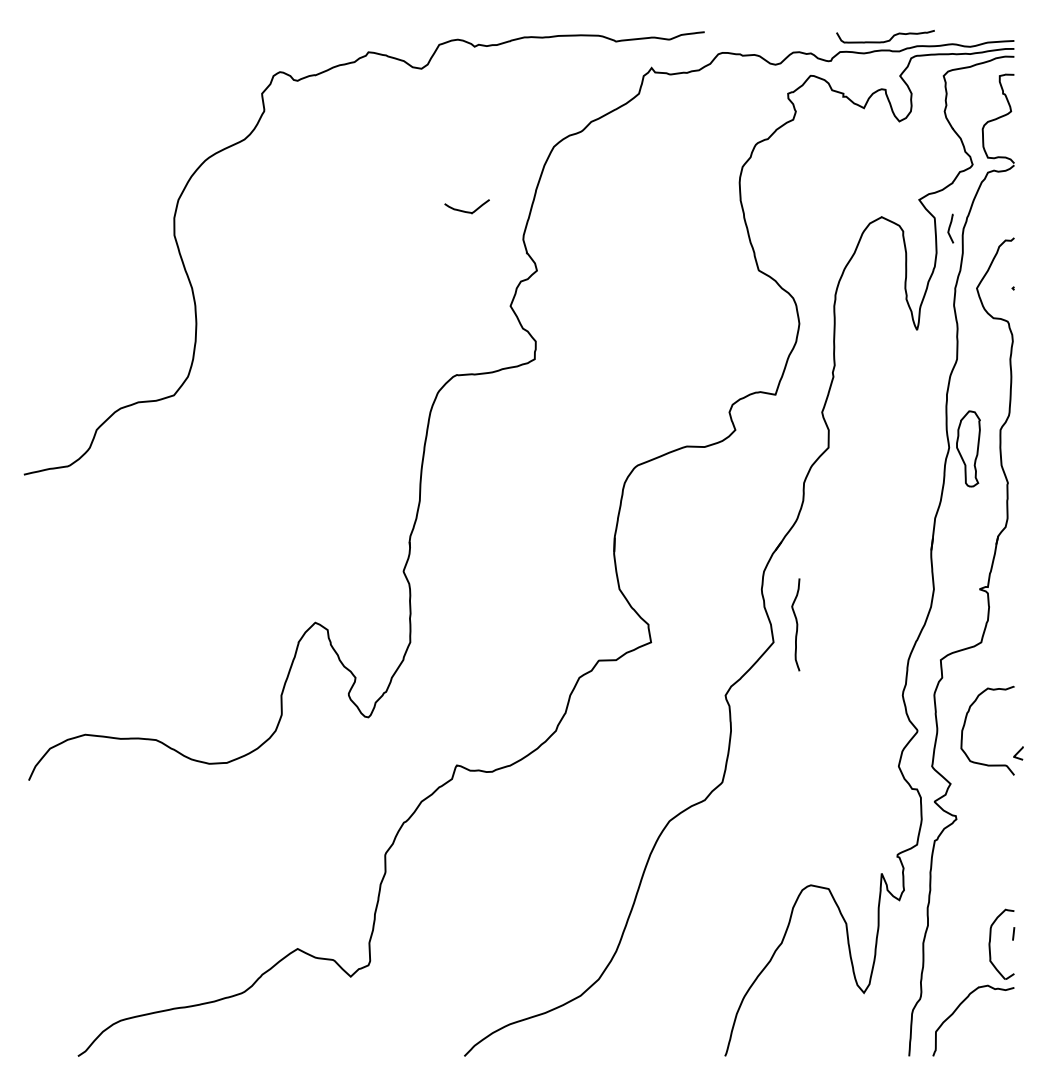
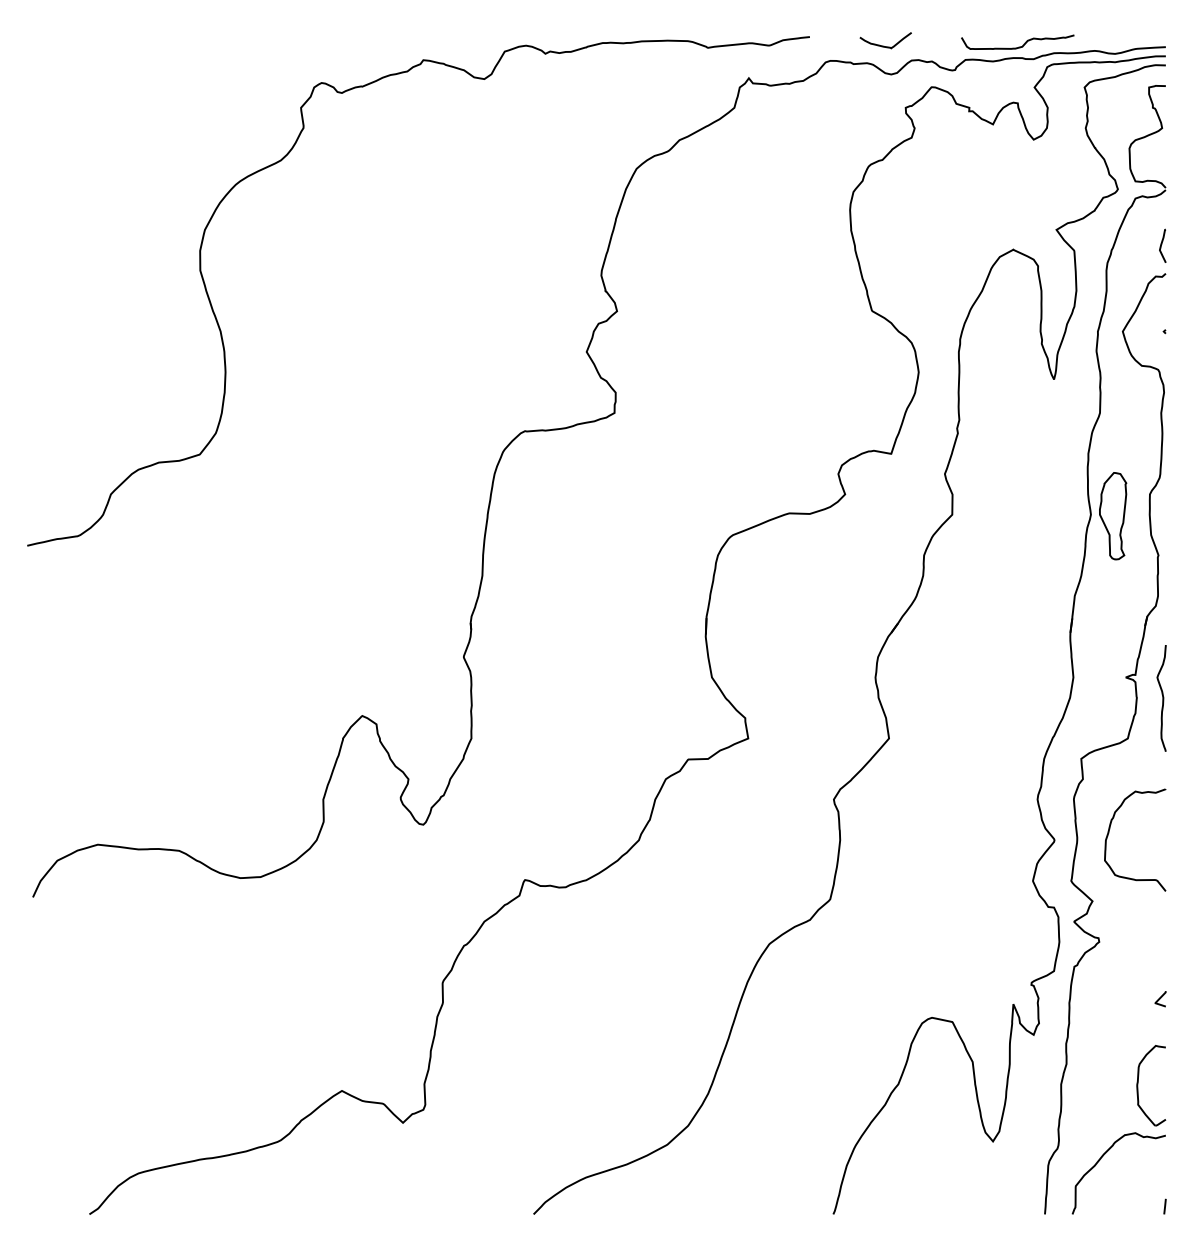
curve: (465, 210) -> (883, 45), moved
curve: (950, 227) -> (1162, 244), moved
curve: (796, 624) -> (1162, 698), moved
curve: (1018, 753) -> (1160, 999), moved
line: (1013, 933) -> (1164, 1206), moved

